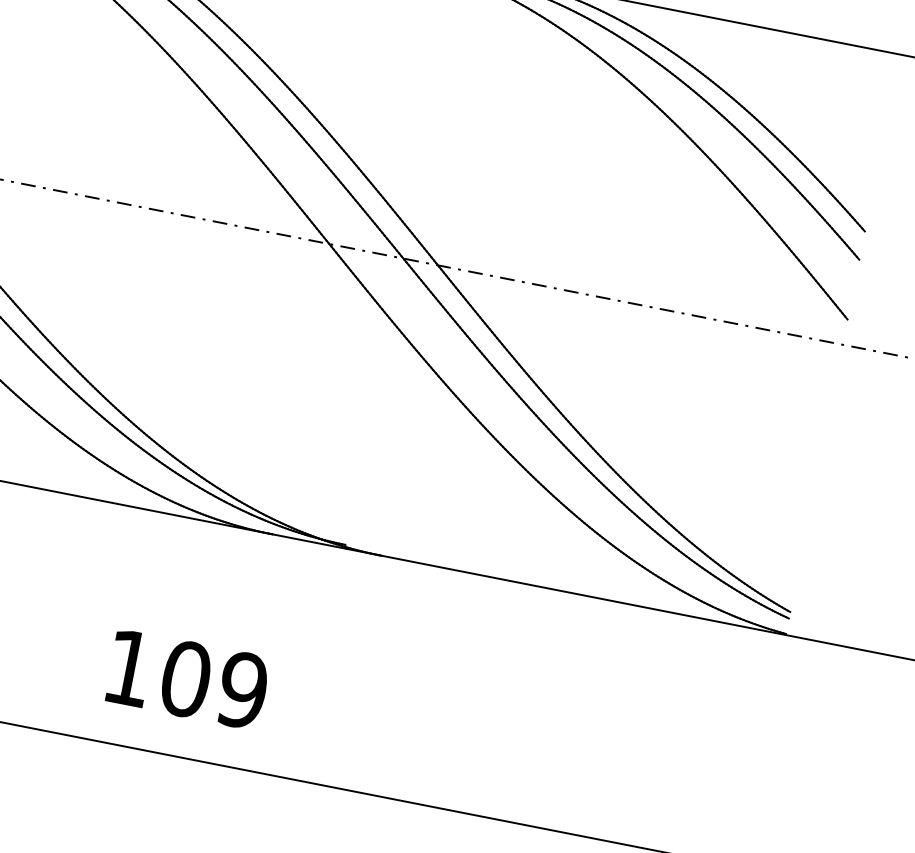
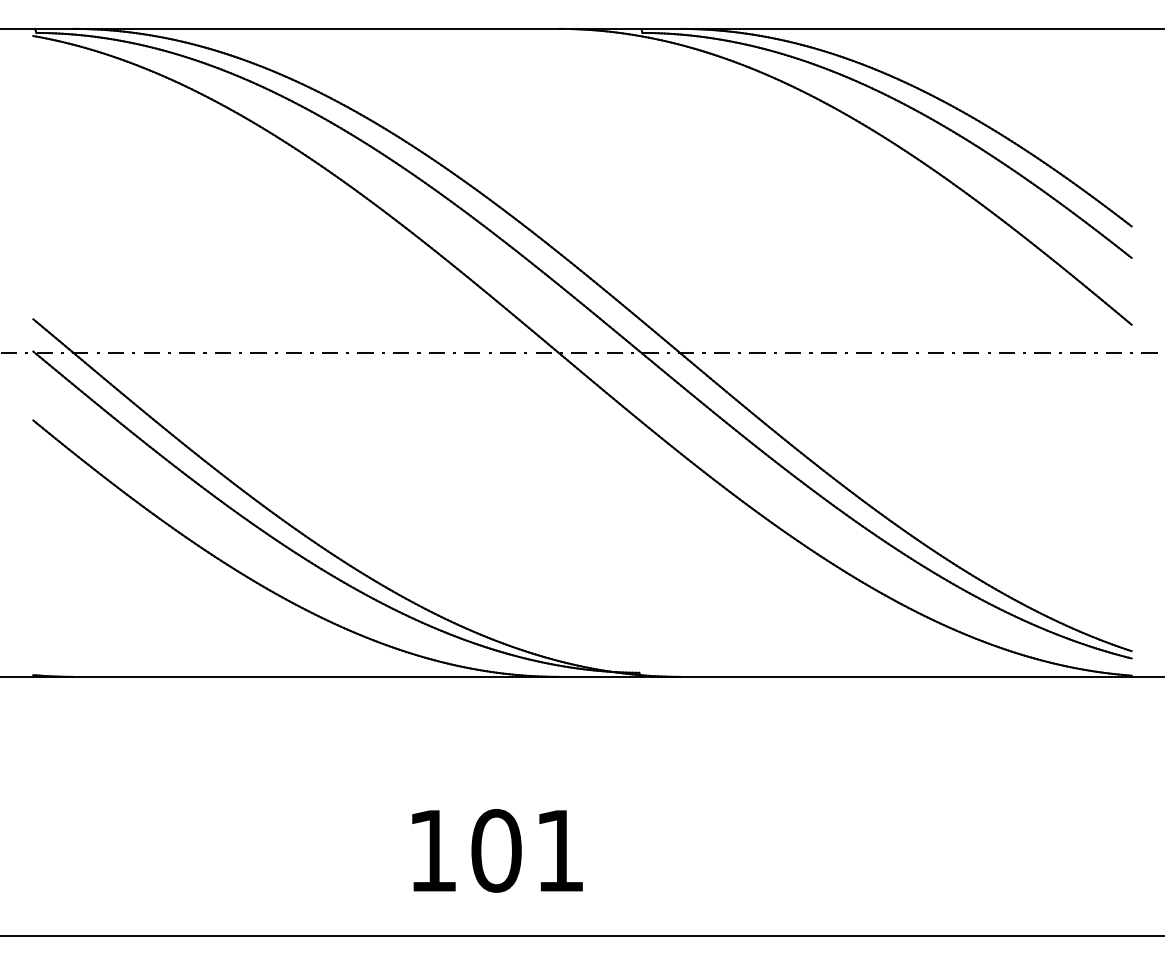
text: (242, 689) -> (559, 850), 109 -> 101

